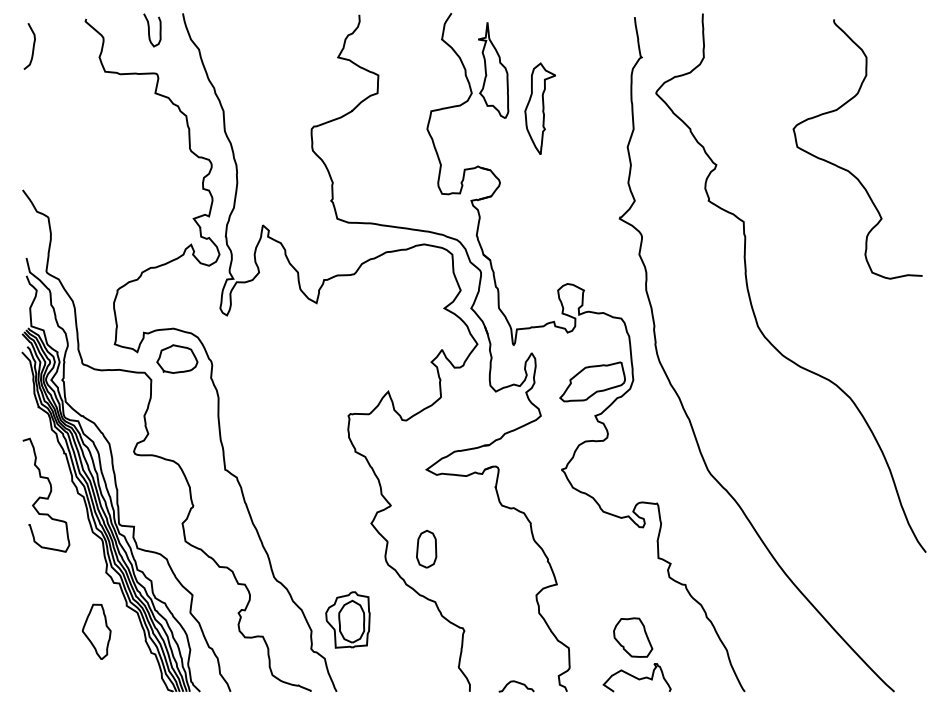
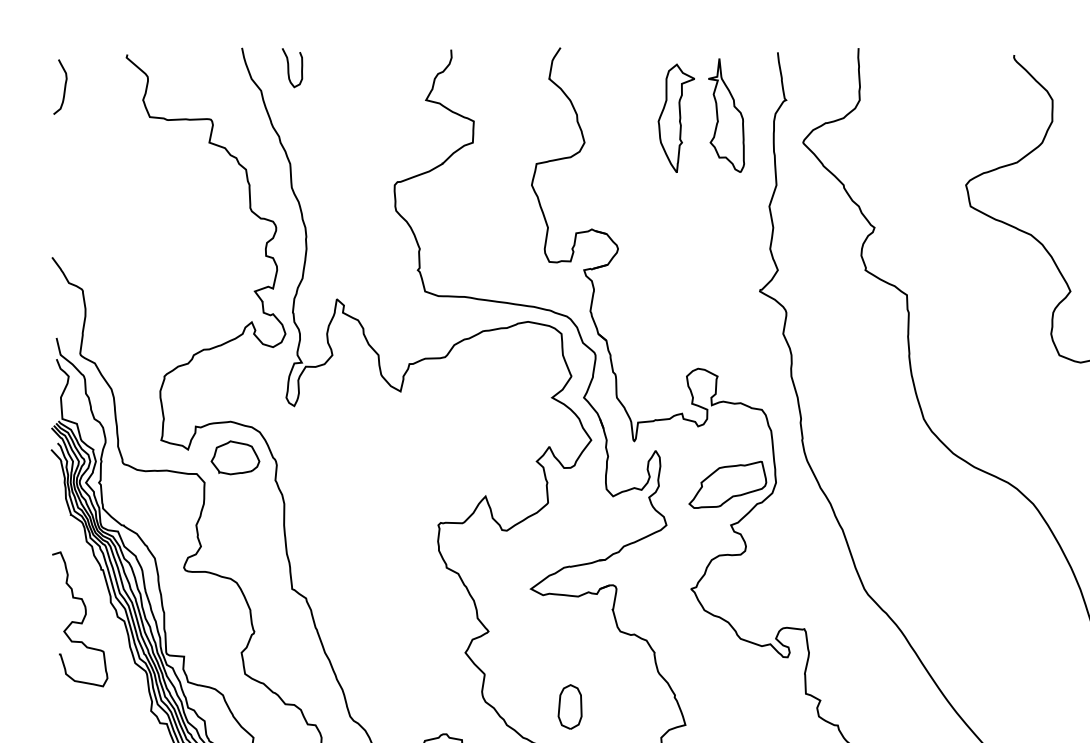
curve: (149, 30) -> (288, 68), moved
part: (493, 70) -> (726, 115), moved
part: (539, 108) -> (675, 118), moved
part: (426, 548) -> (569, 706), moved

